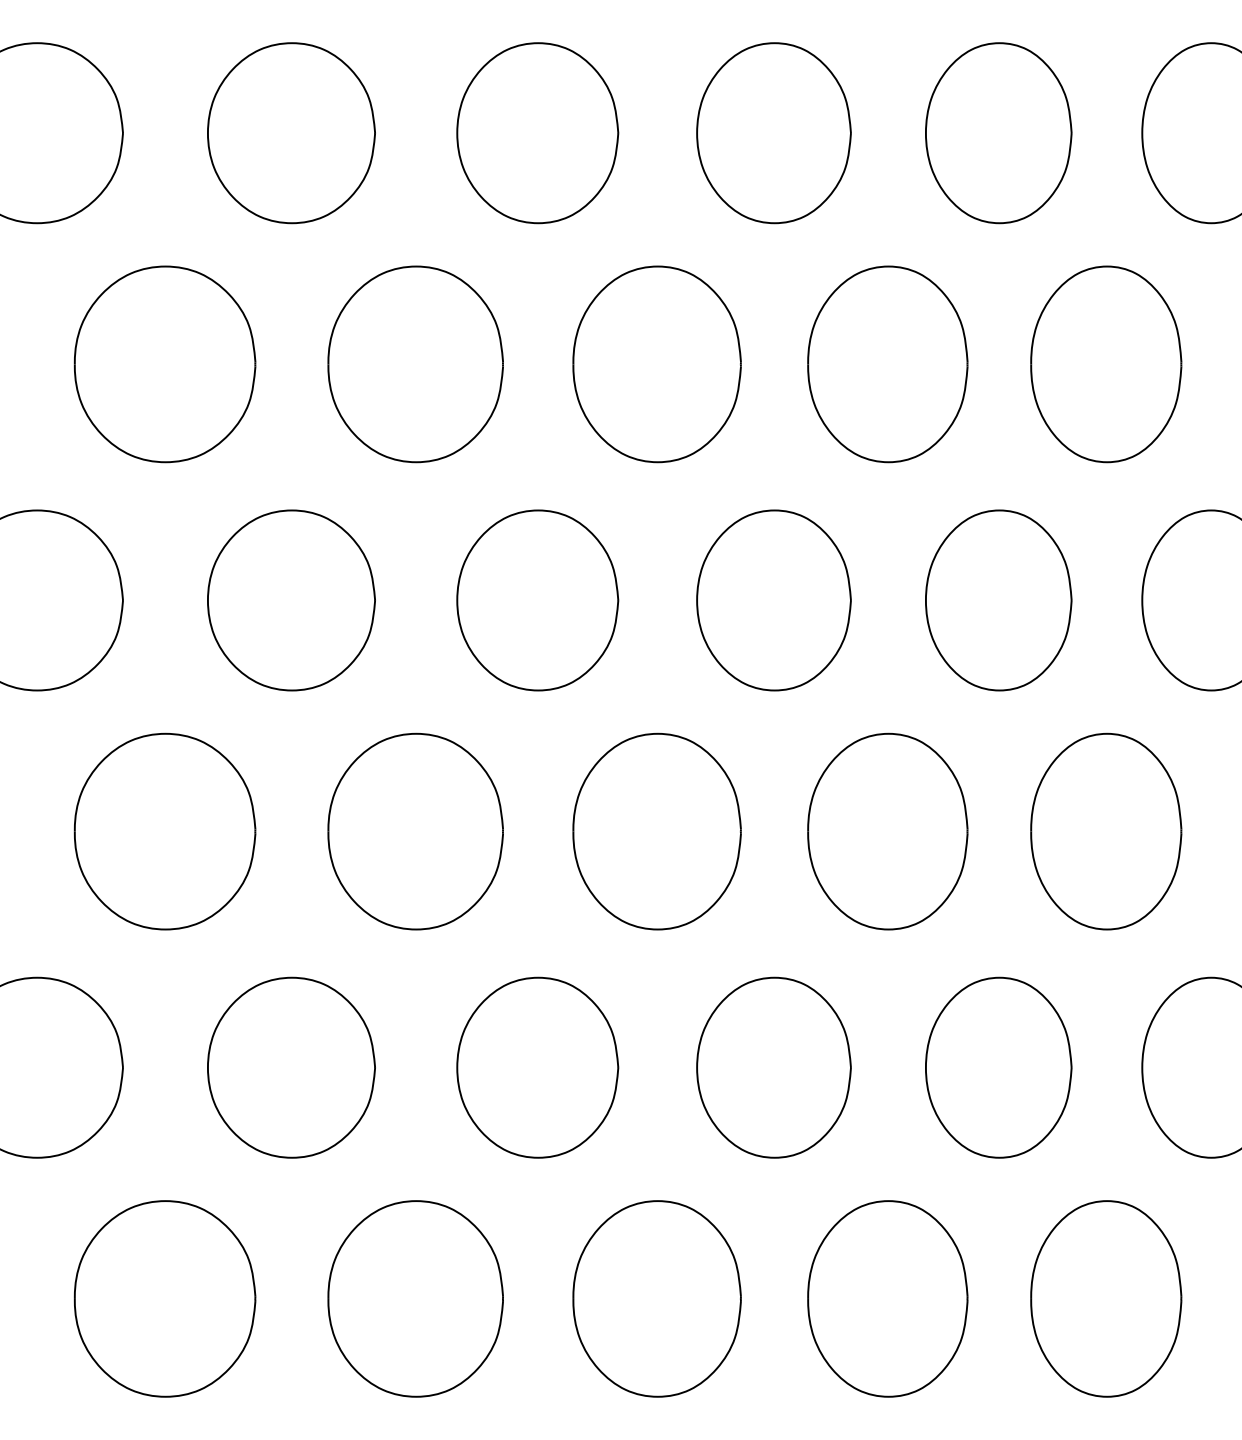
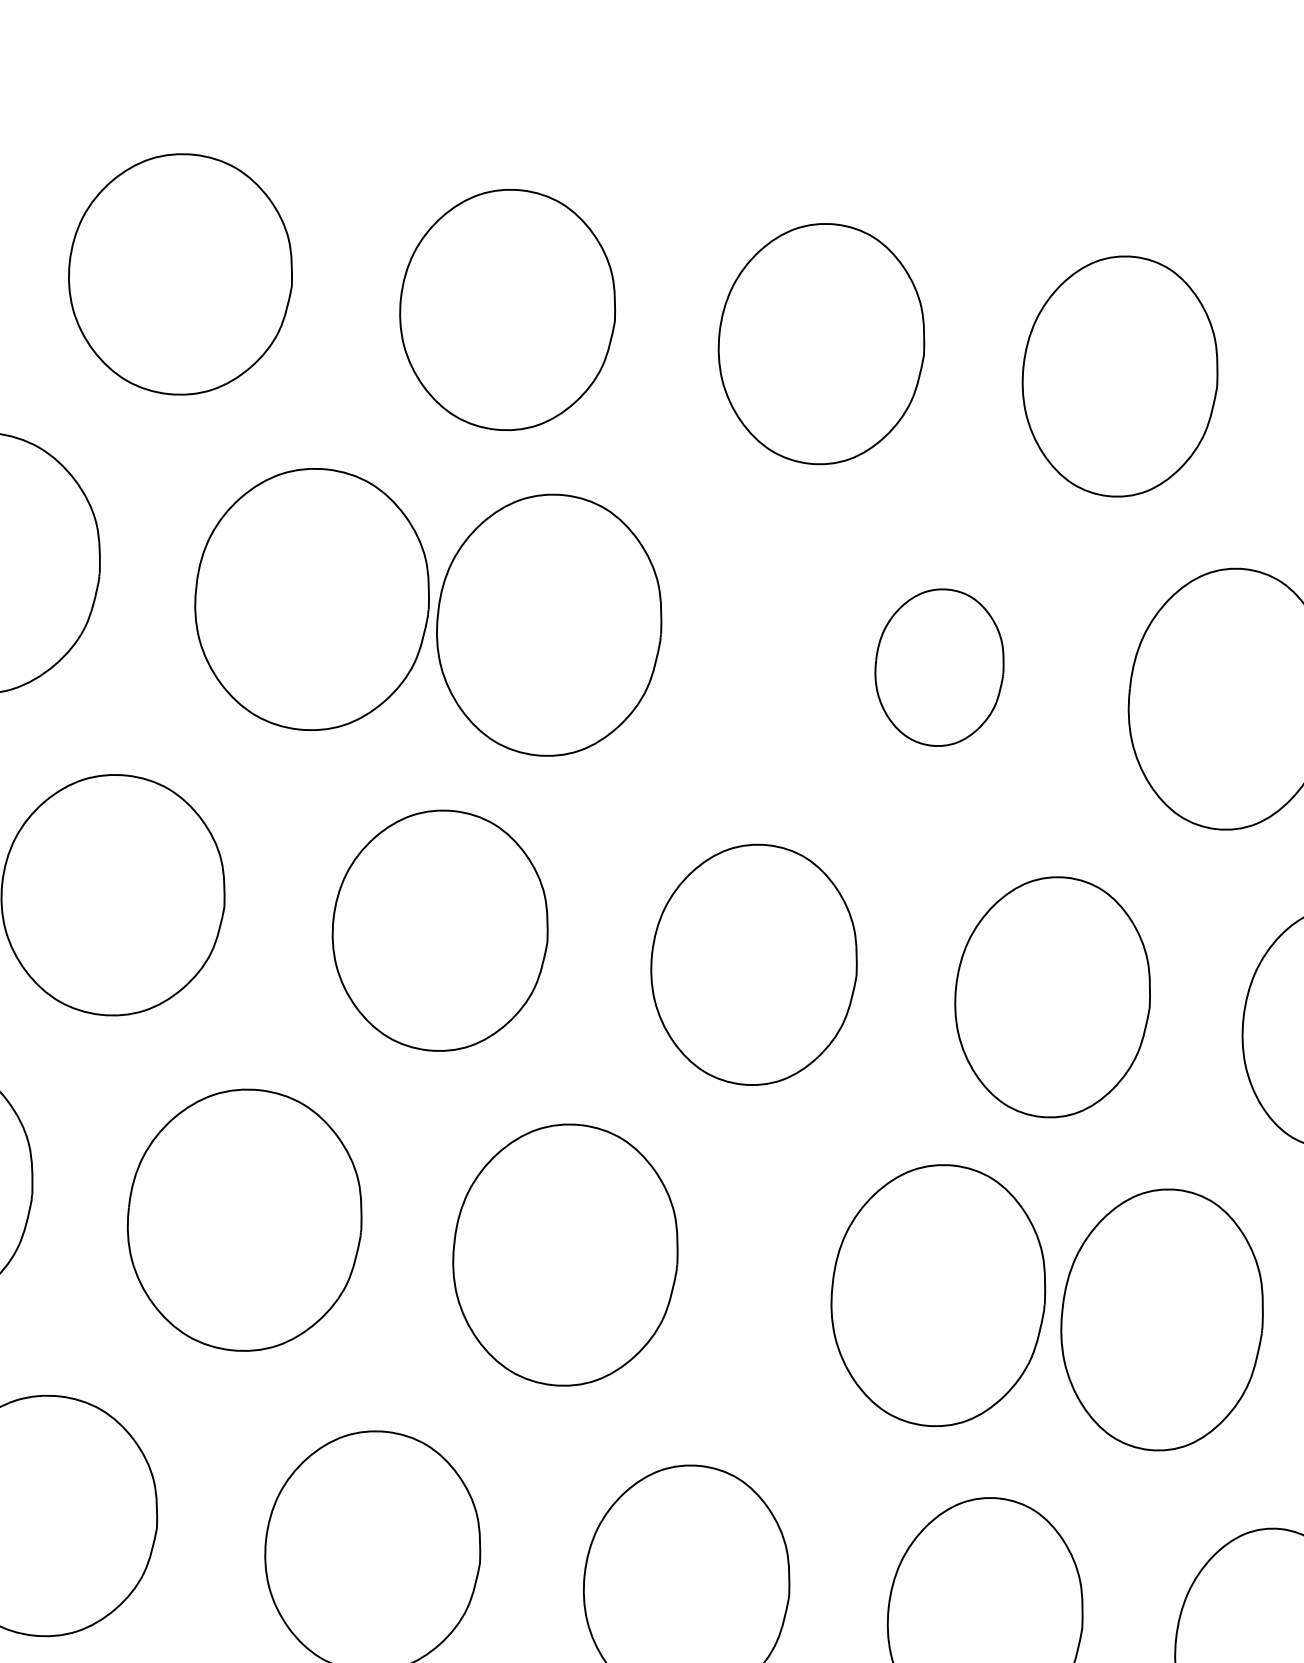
part: (656, 364) -> (548, 625), moved
part: (887, 364) -> (939, 667), size x0.6
part: (887, 831) -> (938, 1295), moved

